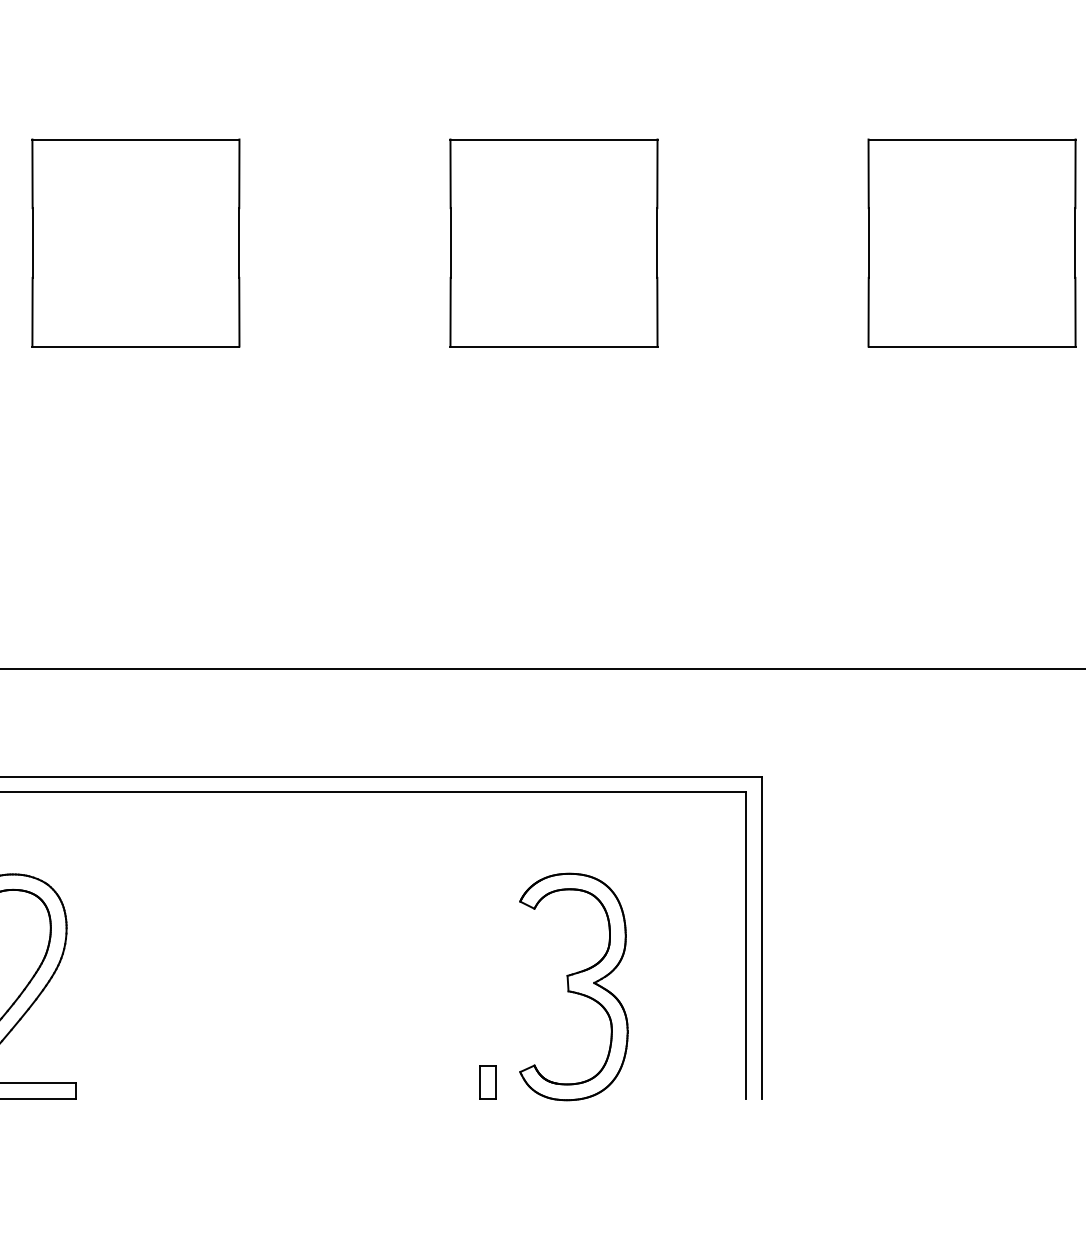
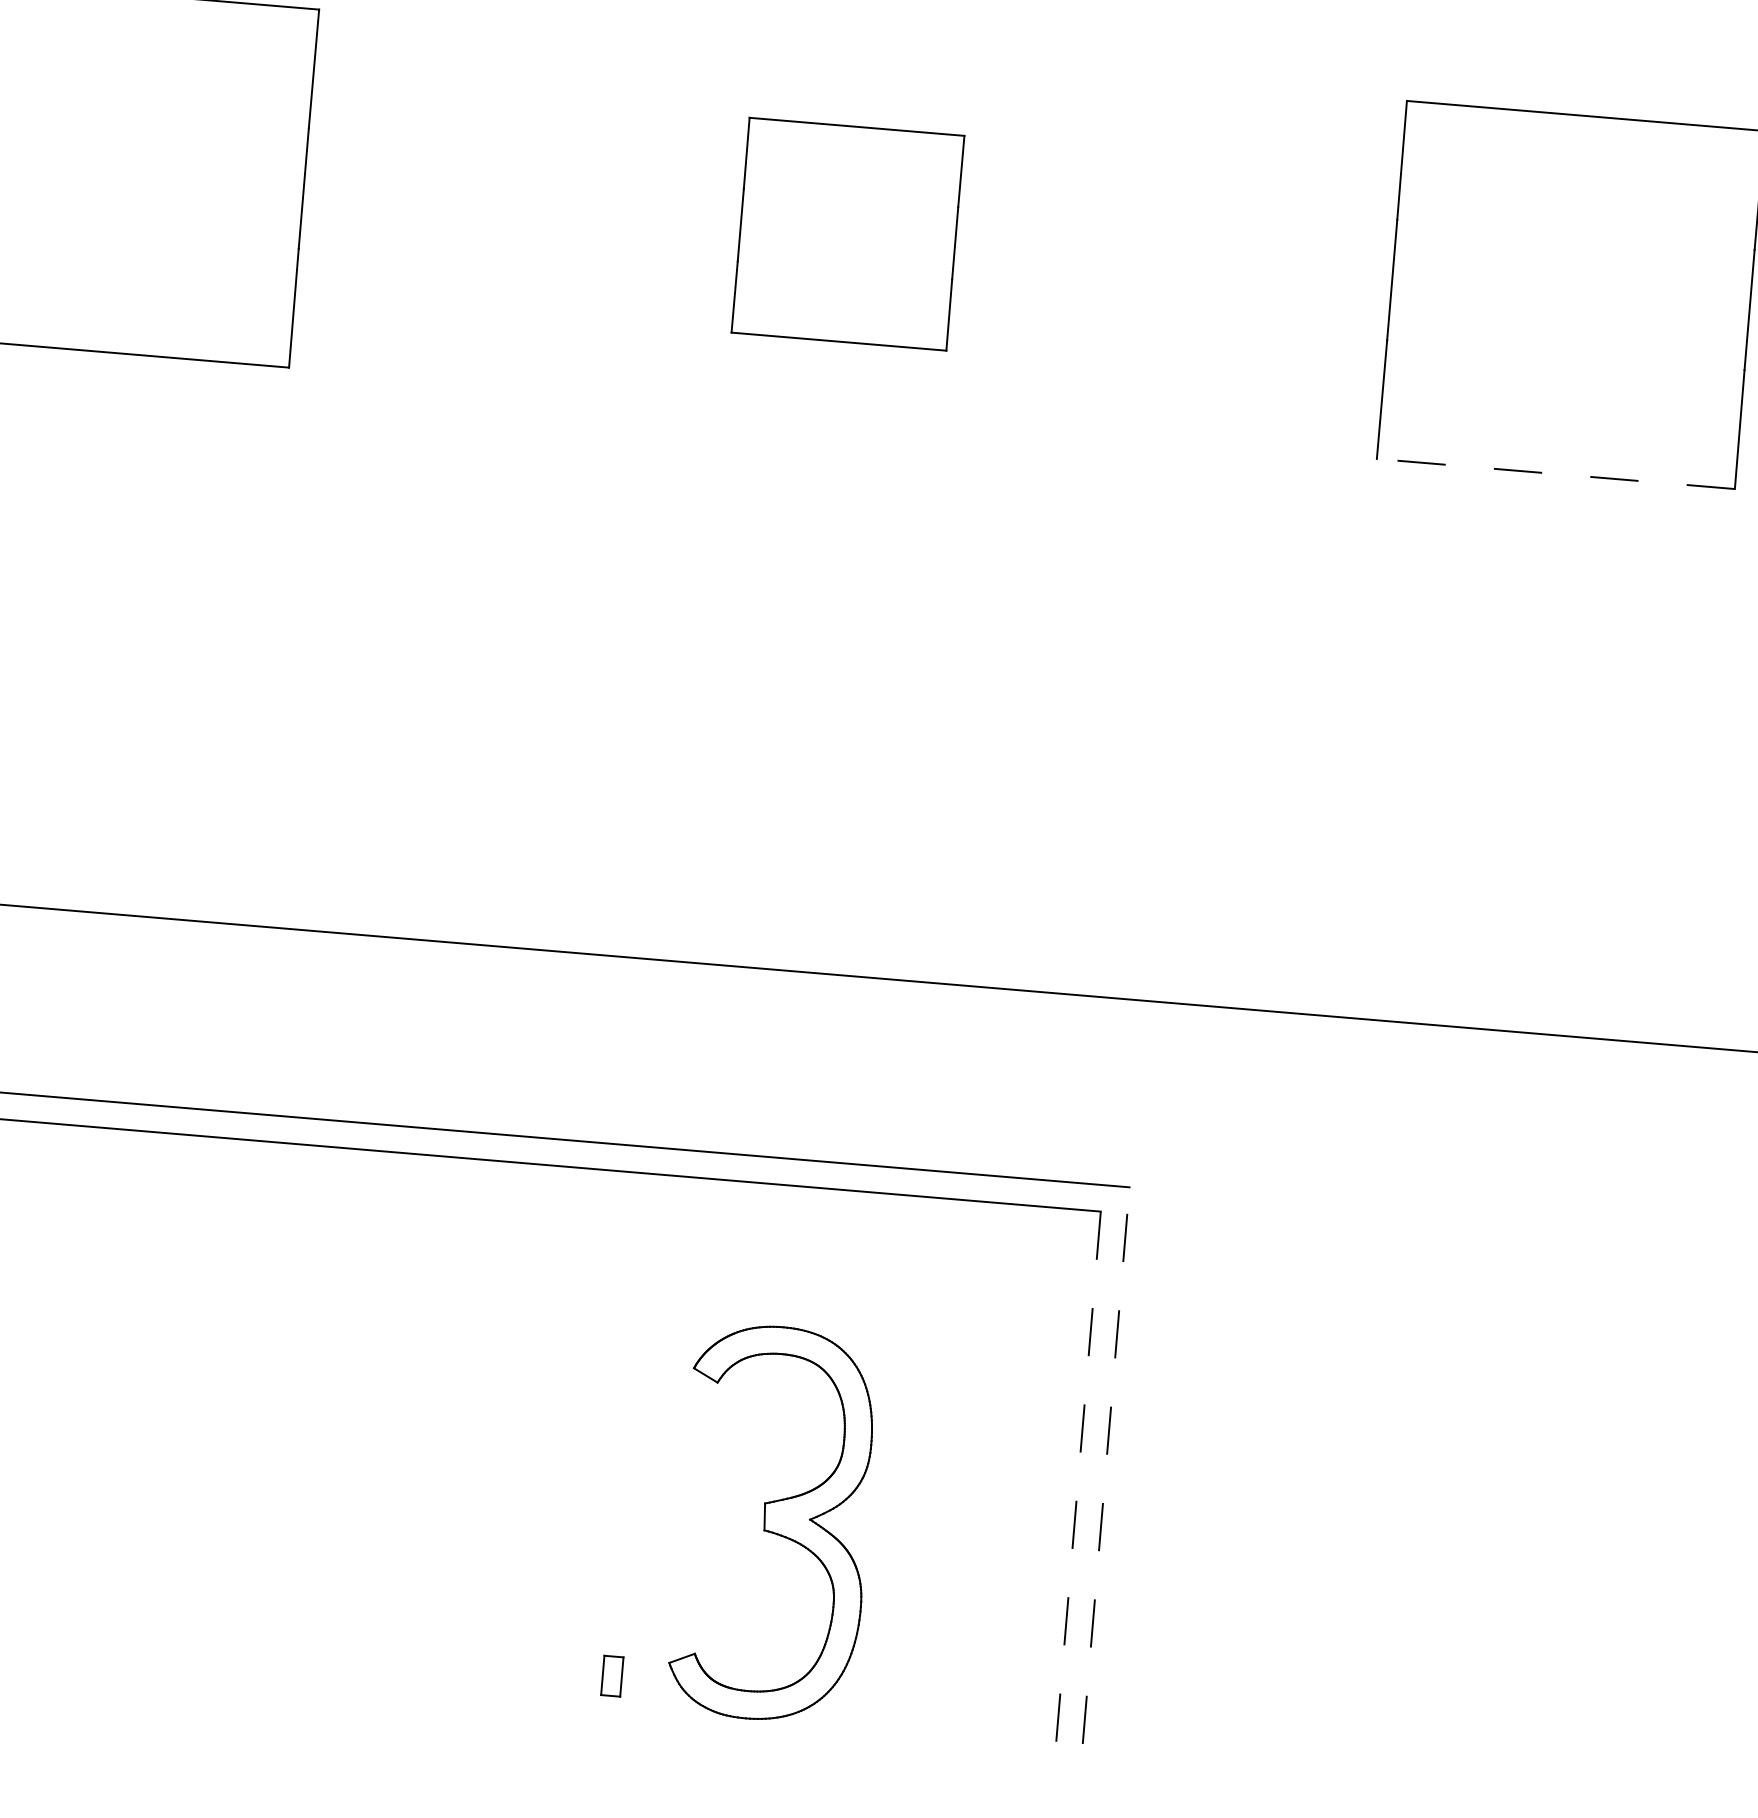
part: (553, 242) -> (847, 233), size x0.6
line: (972, 346) -> (1556, 473), solid -> dashed
line: (761, 937) -> (1105, 1465), solid -> dashed
line: (746, 944) -> (1079, 1475), solid -> dashed
part: (487, 1082) -> (611, 1676), size x0.7

